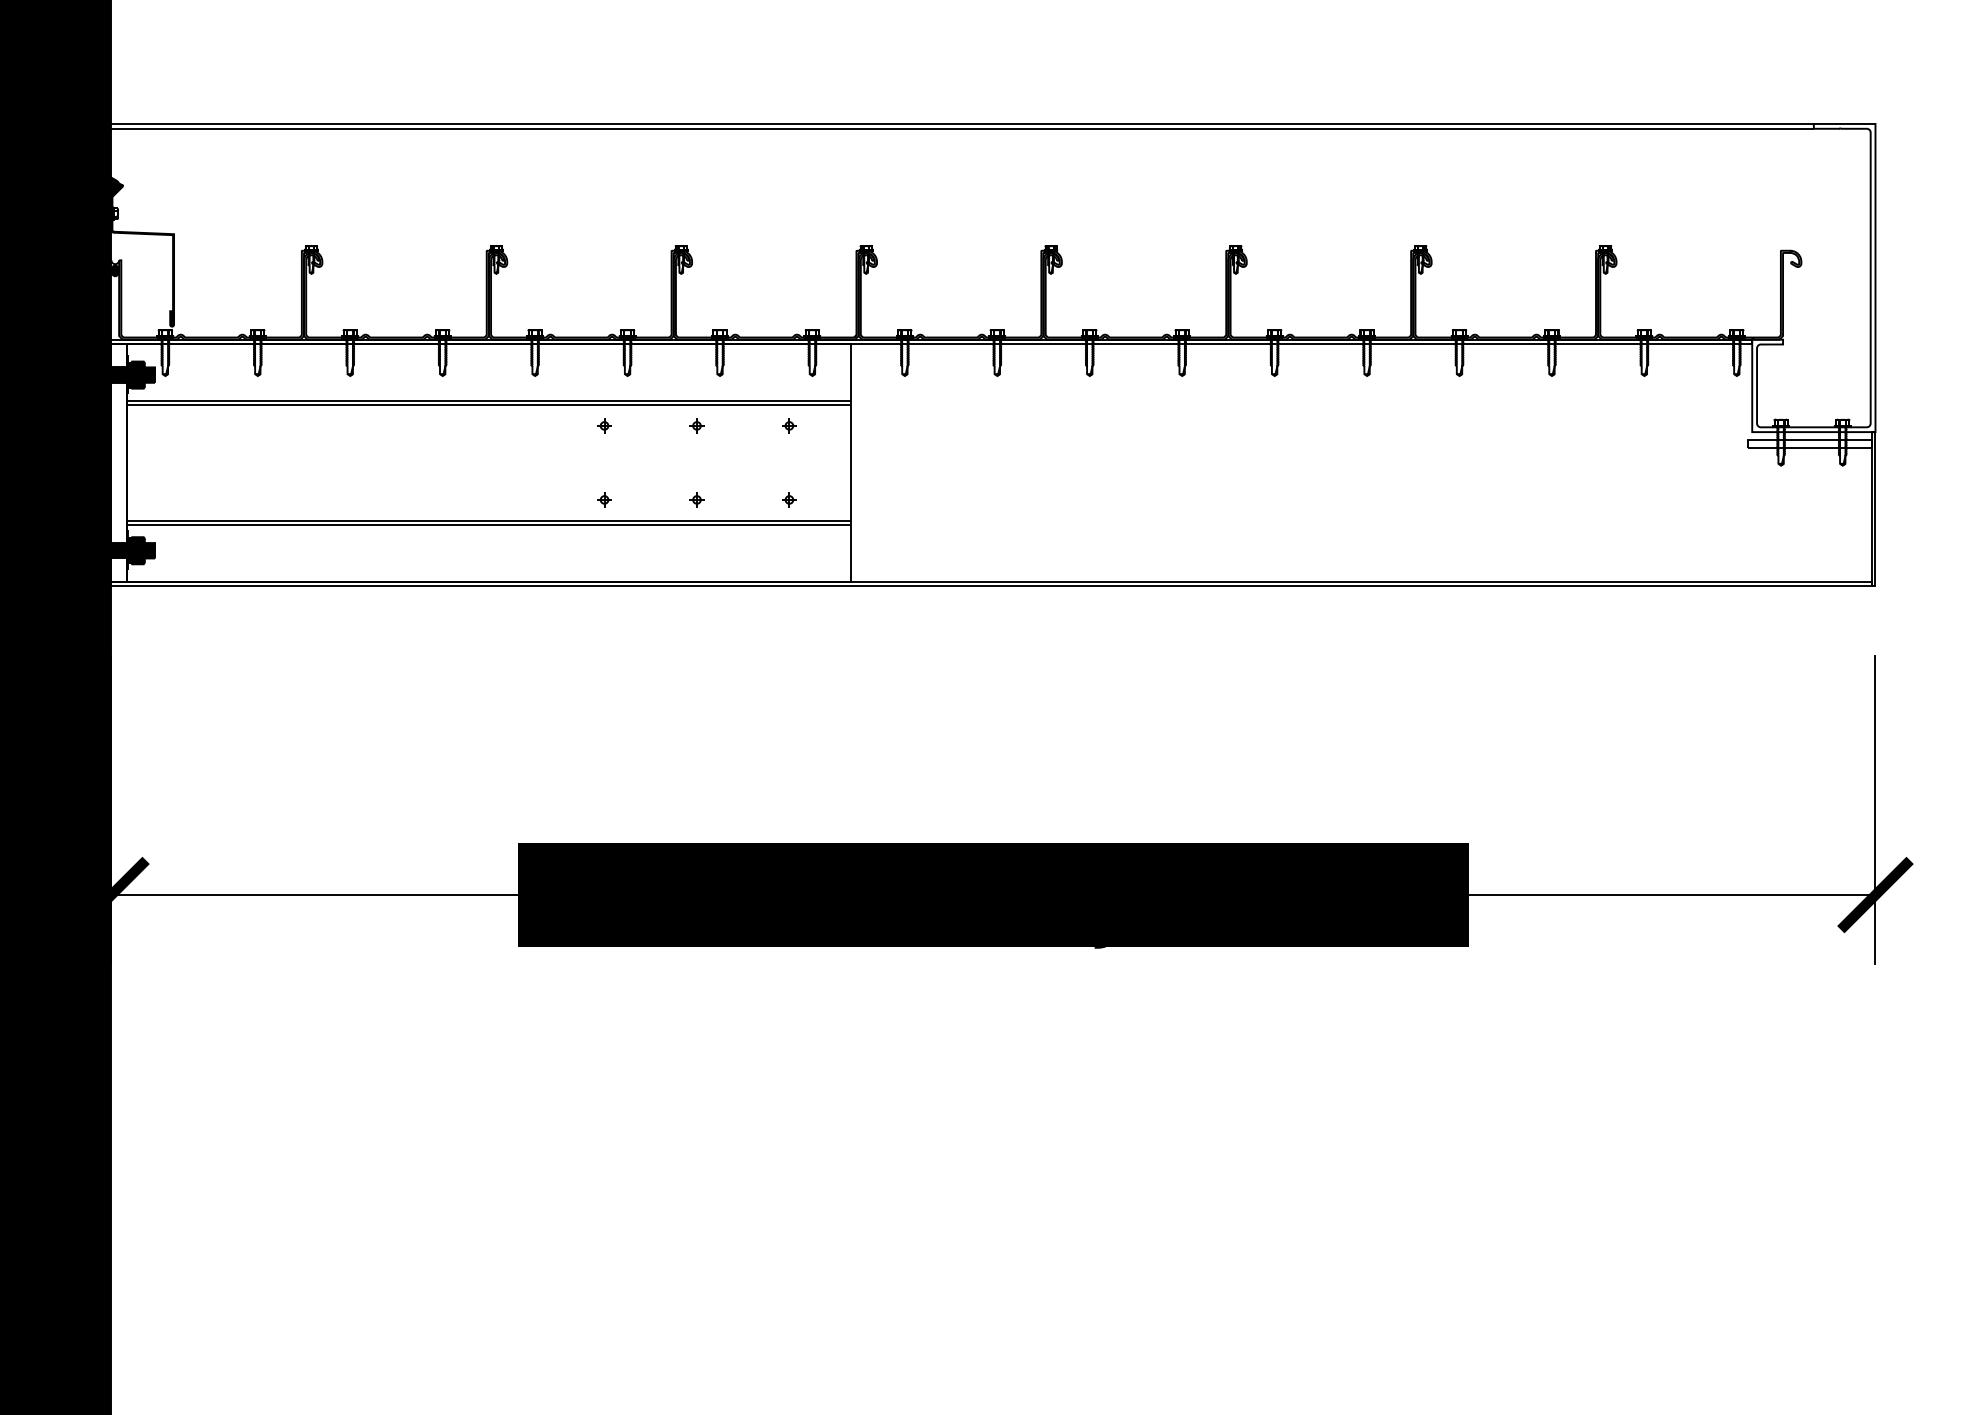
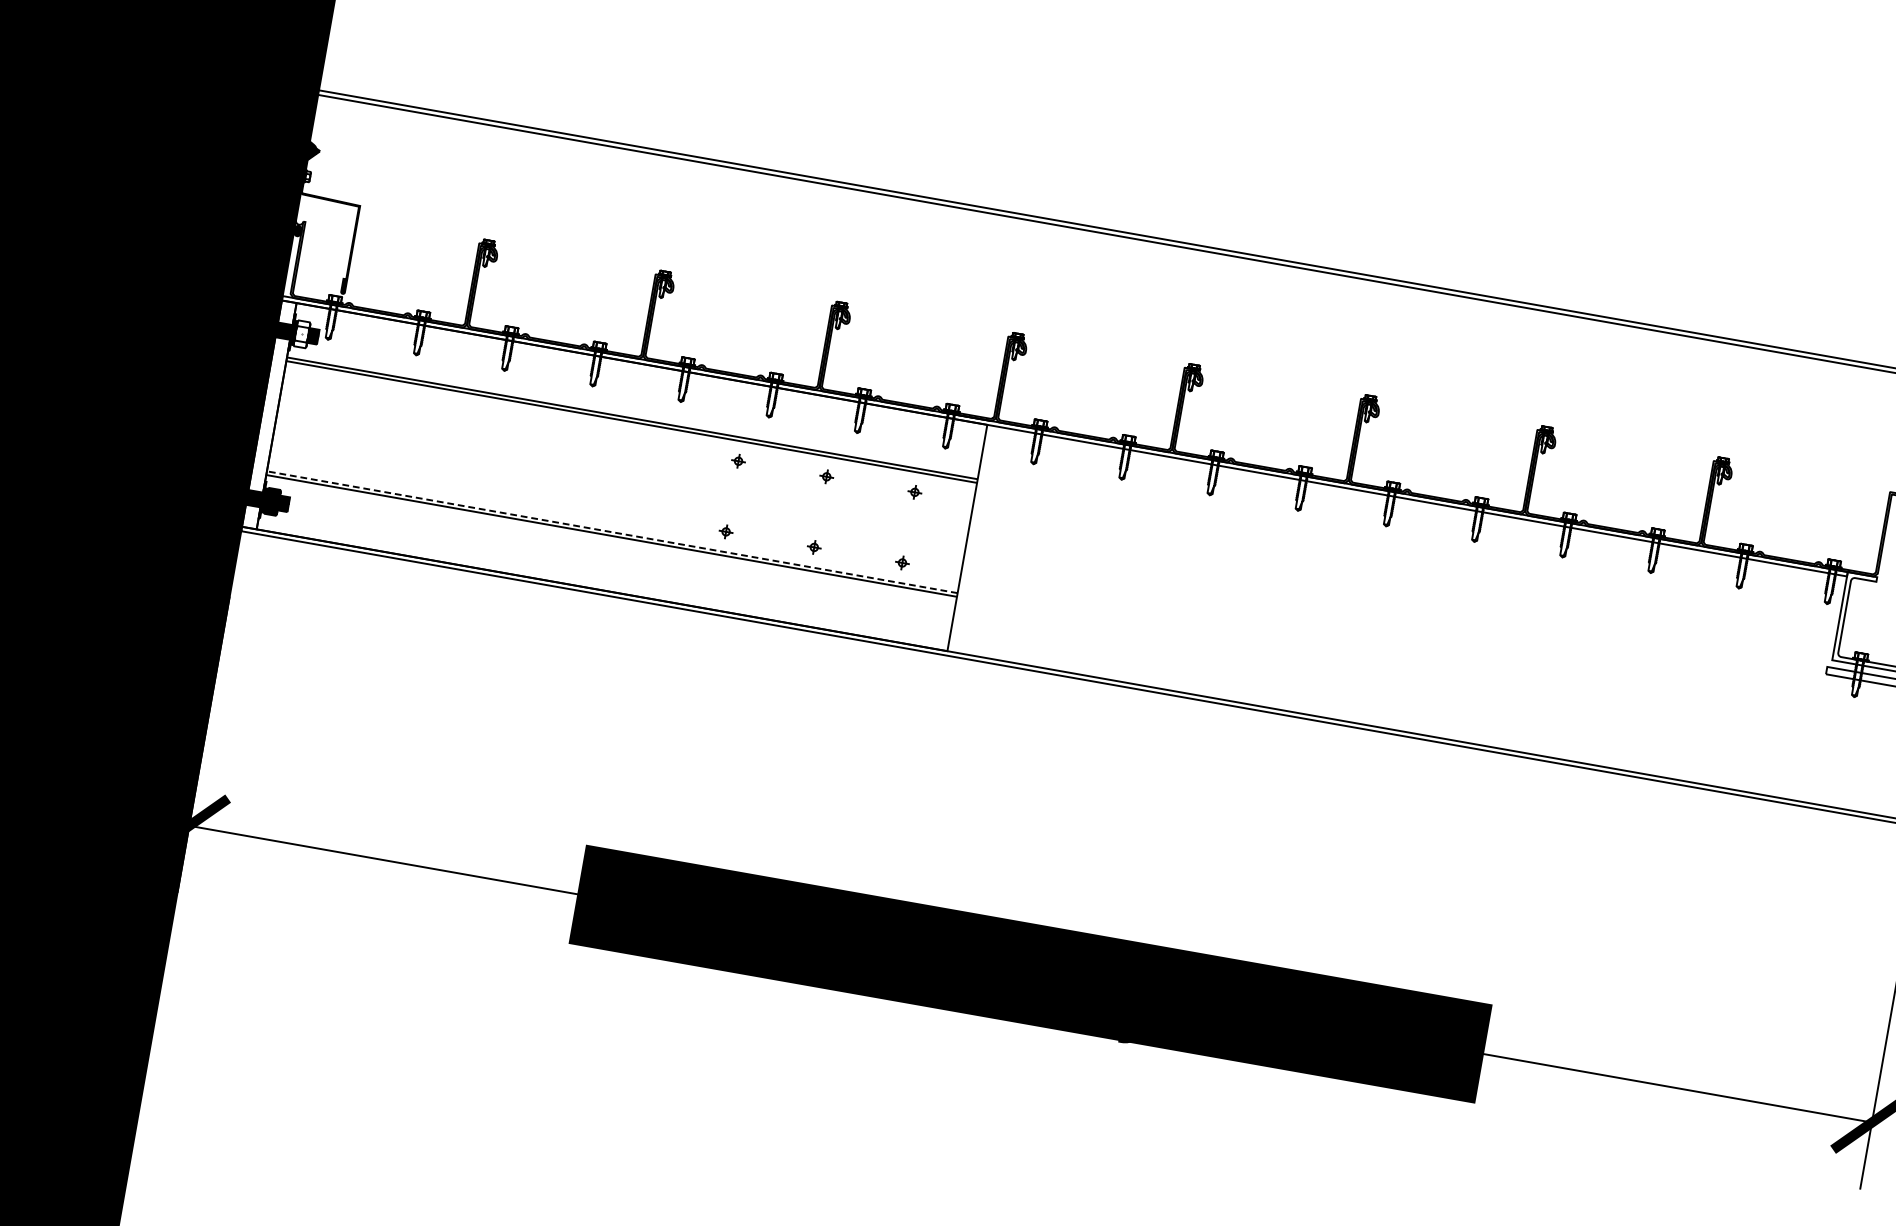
fill: (137, 374) -> (301, 333), removed
line: (488, 520) -> (611, 531), solid -> dashed

